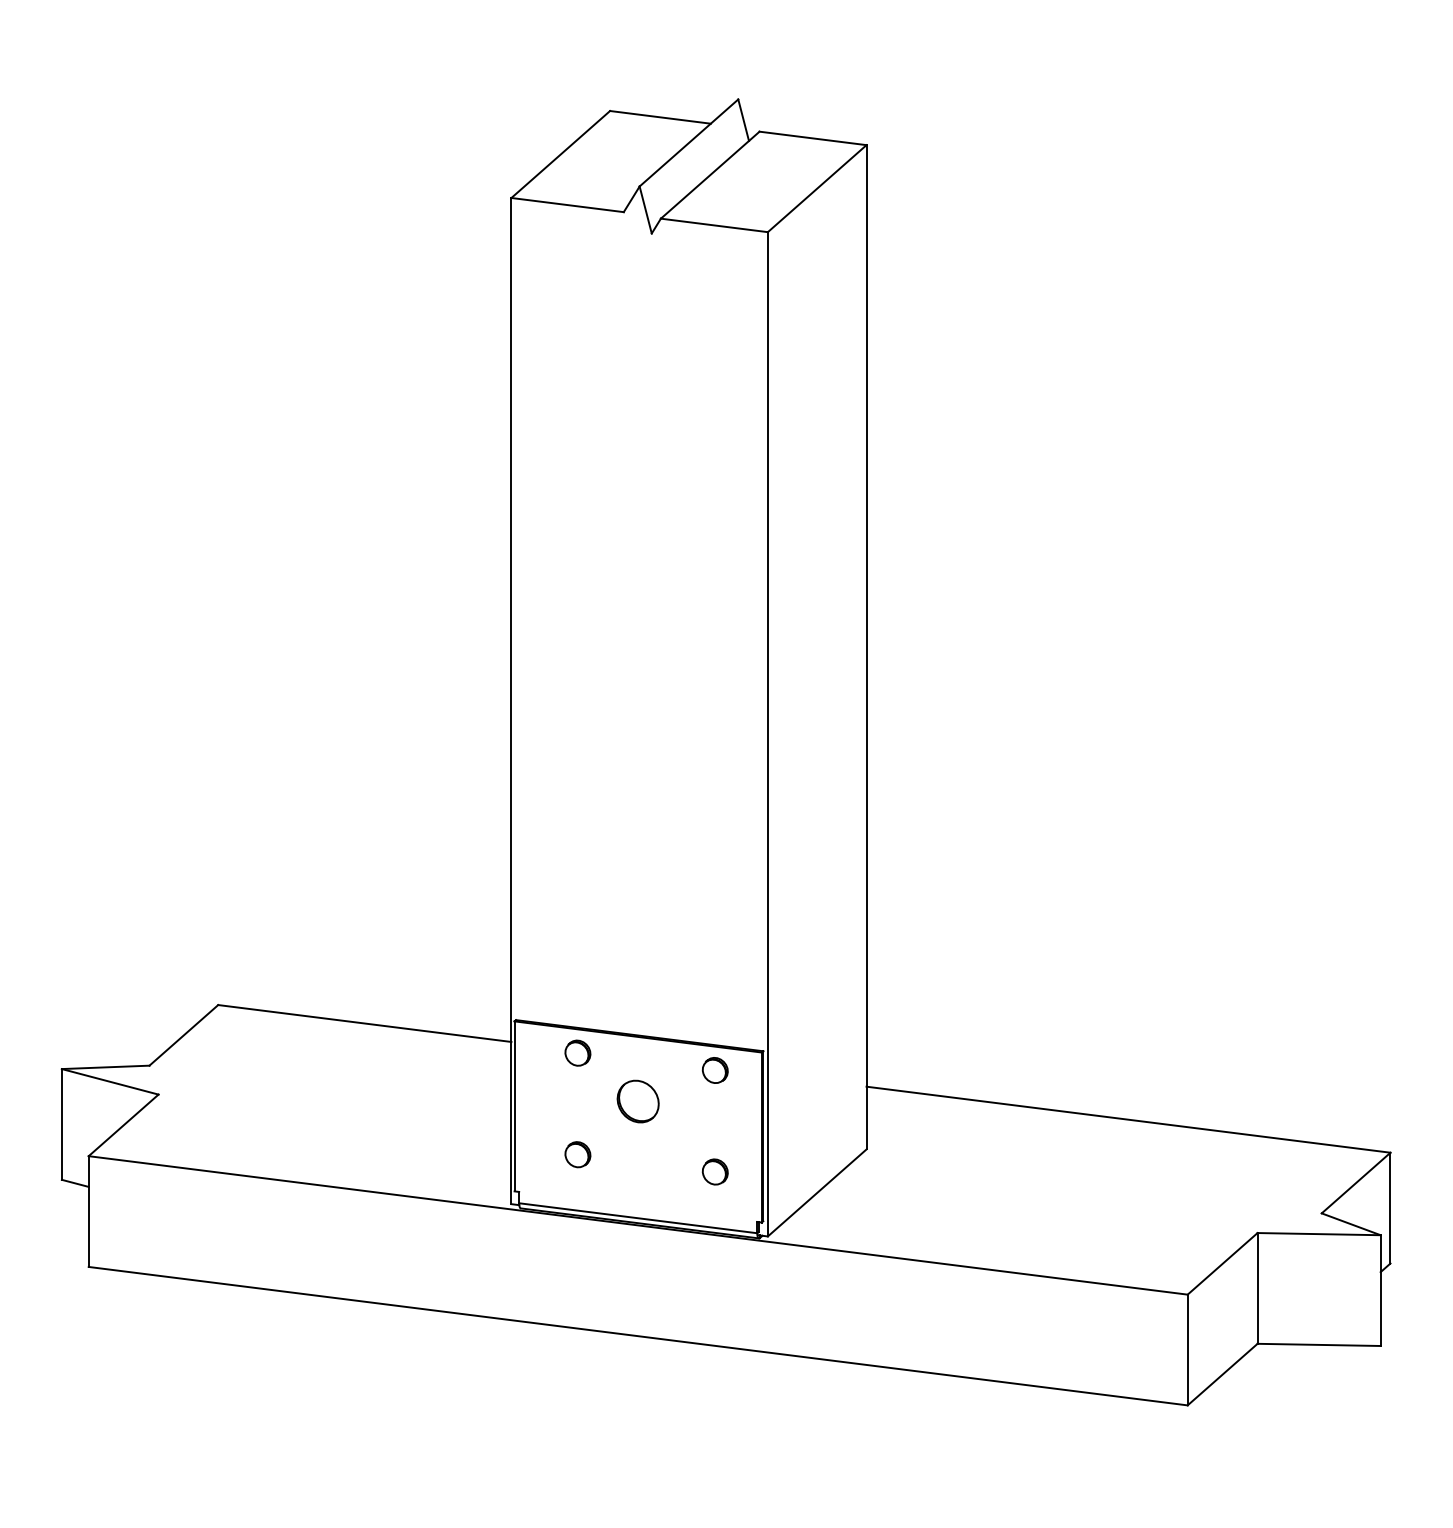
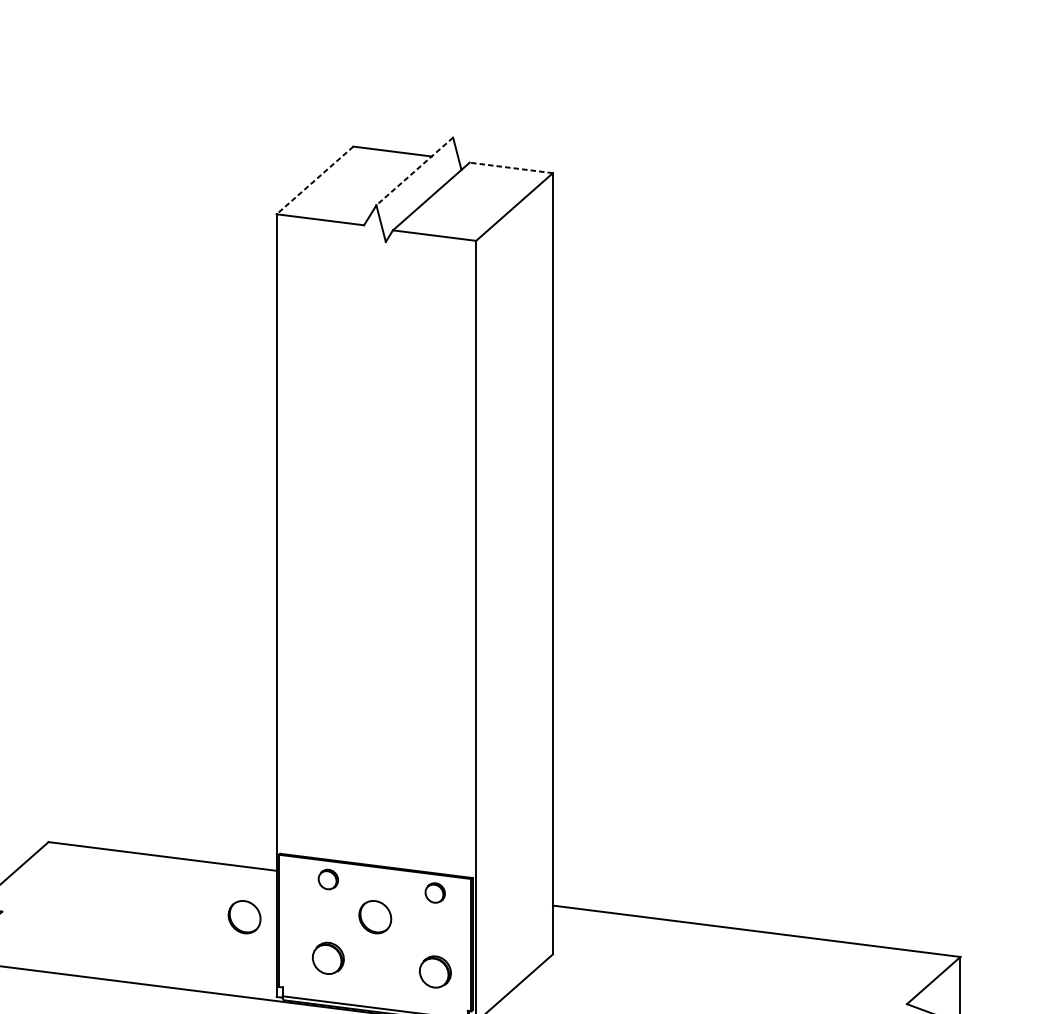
line: (813, 138) -> (511, 168), solid -> dashed
line: (688, 142) -> (414, 171), solid -> dashed
line: (560, 154) -> (314, 180), solid -> dashed
part: (469, 1101) -> (244, 917), added
part: (577, 1154) -> (328, 958), size x1.6
part: (714, 1171) -> (434, 971), size x1.6

